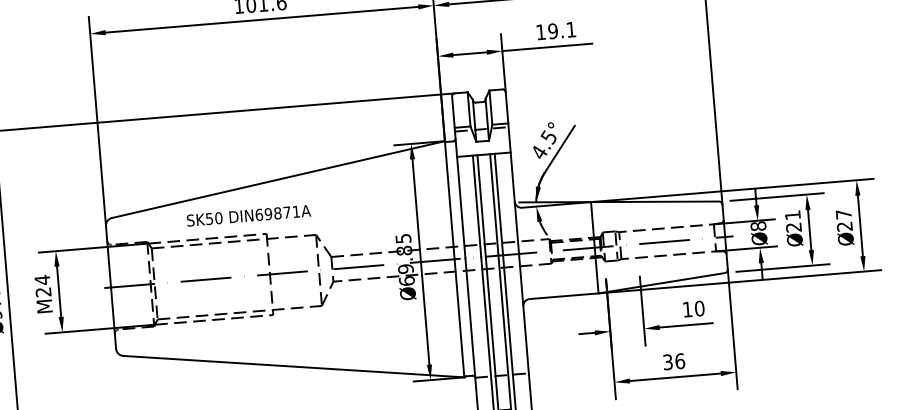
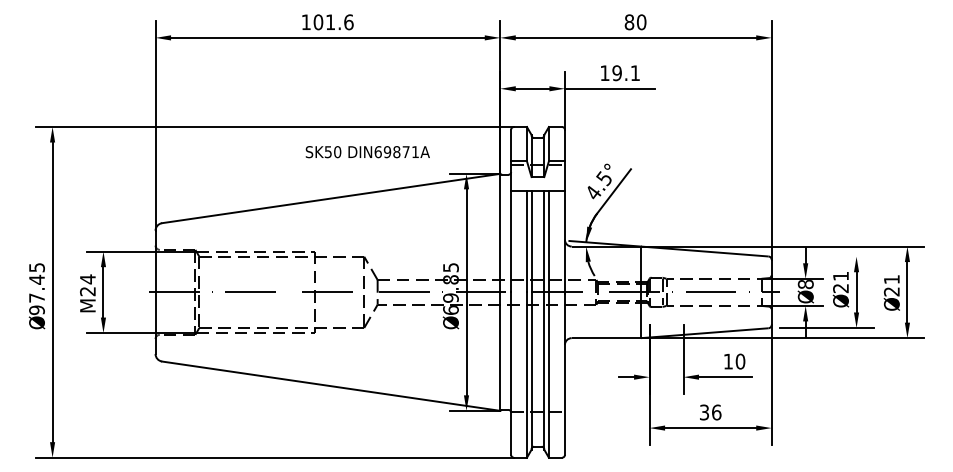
line: (776, 196) -> (826, 256), removed
text: (843, 214) -> (891, 279), 27 -> 21
text: (248, 216) -> (367, 152), moved

